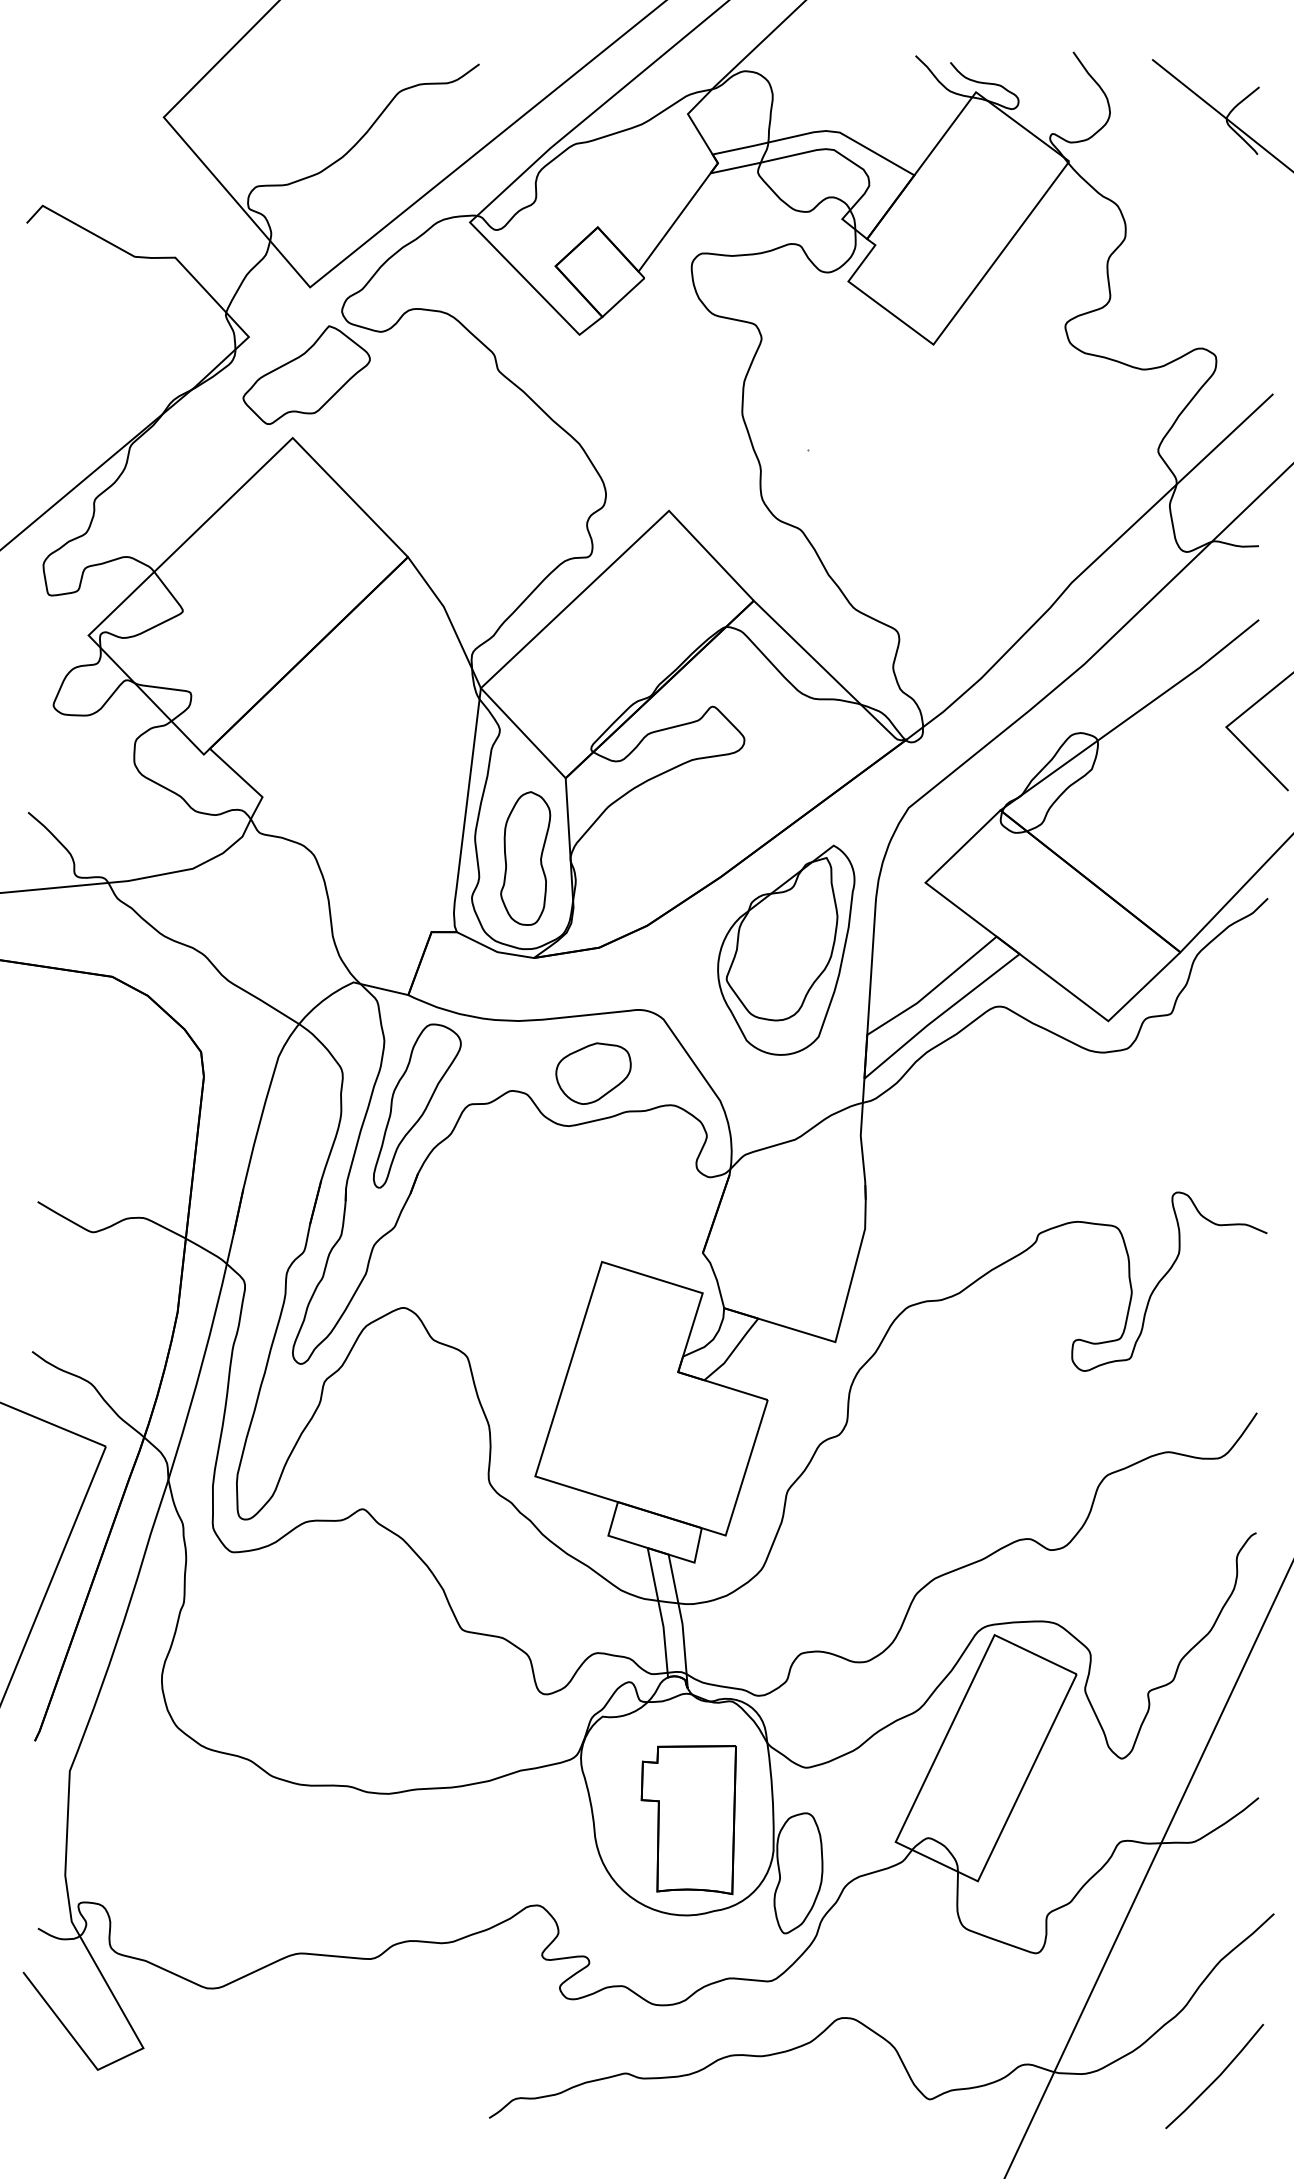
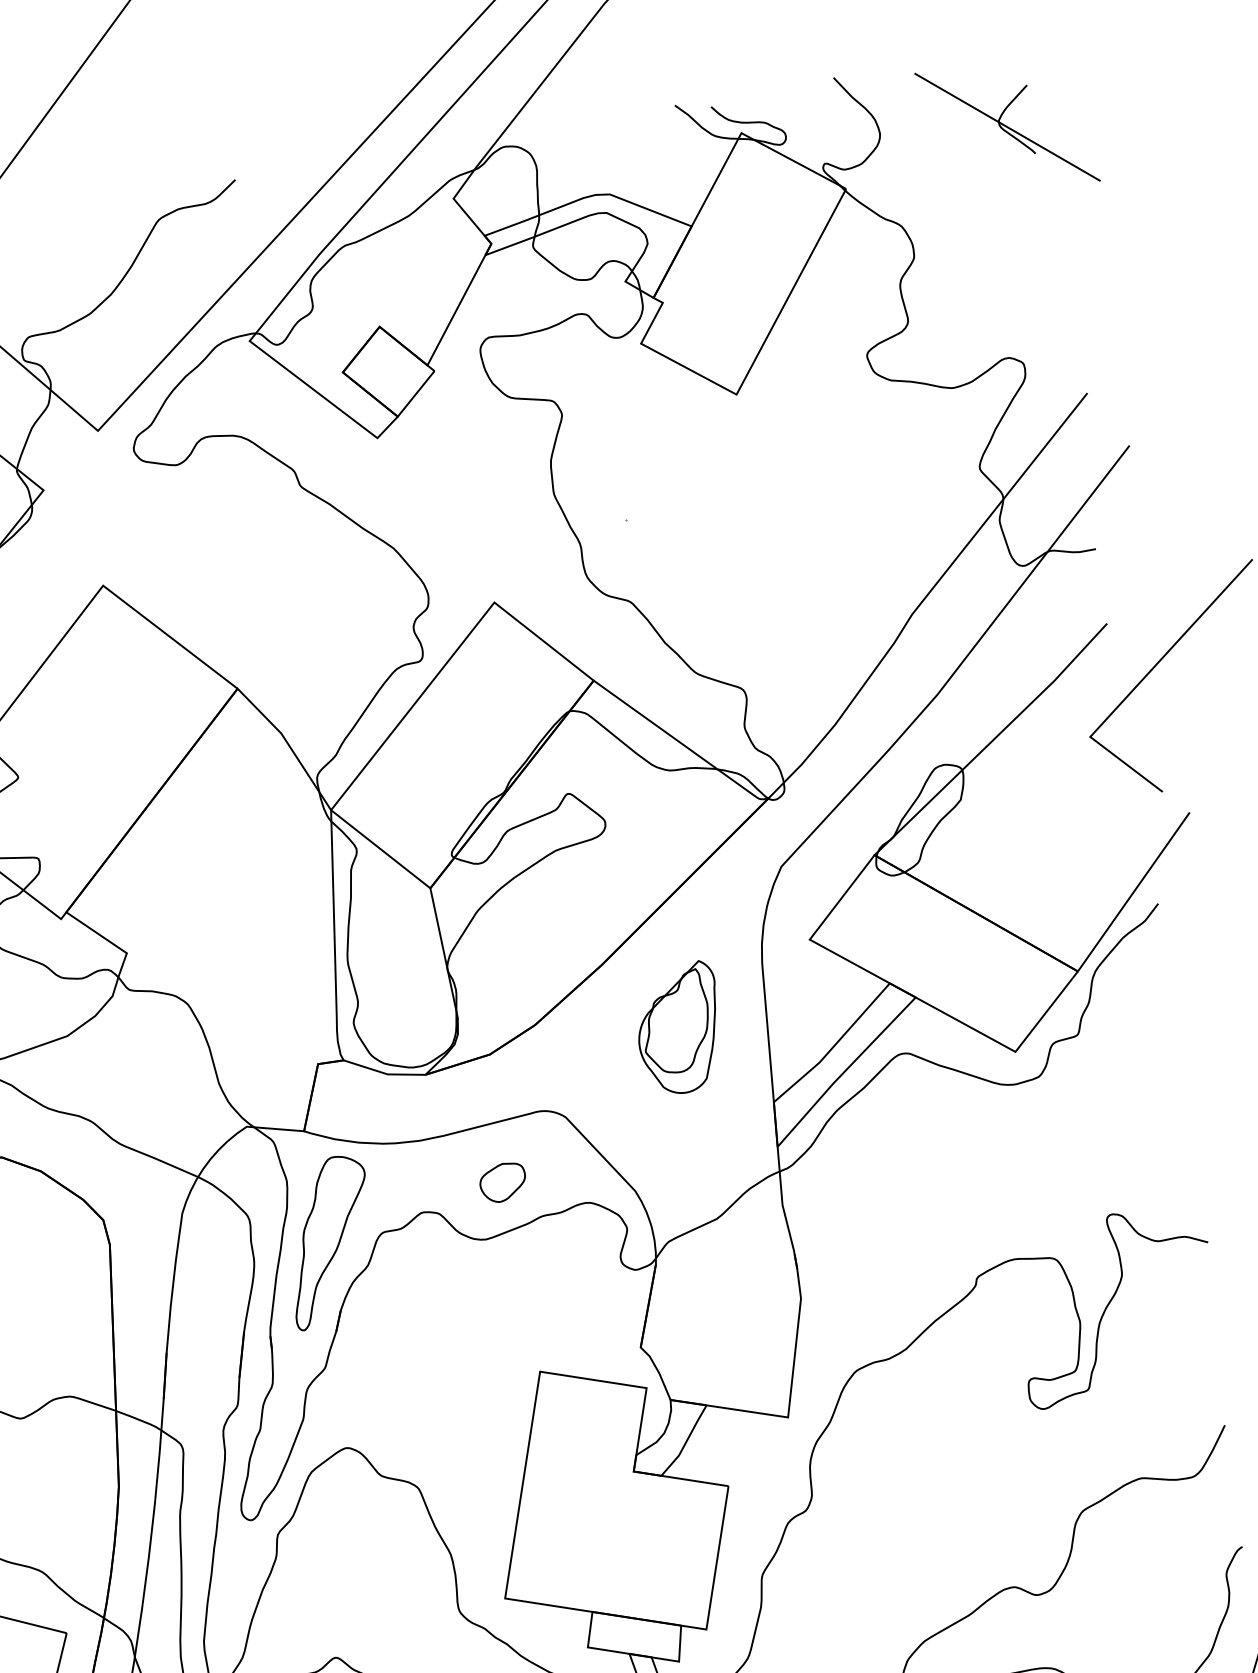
part: (306, 374) -> (107, 519), removed
part: (525, 858) -> (401, 975), removed
part: (786, 949) -> (679, 1028), size x0.6
part: (593, 1073) -> (503, 1182), size x0.6

